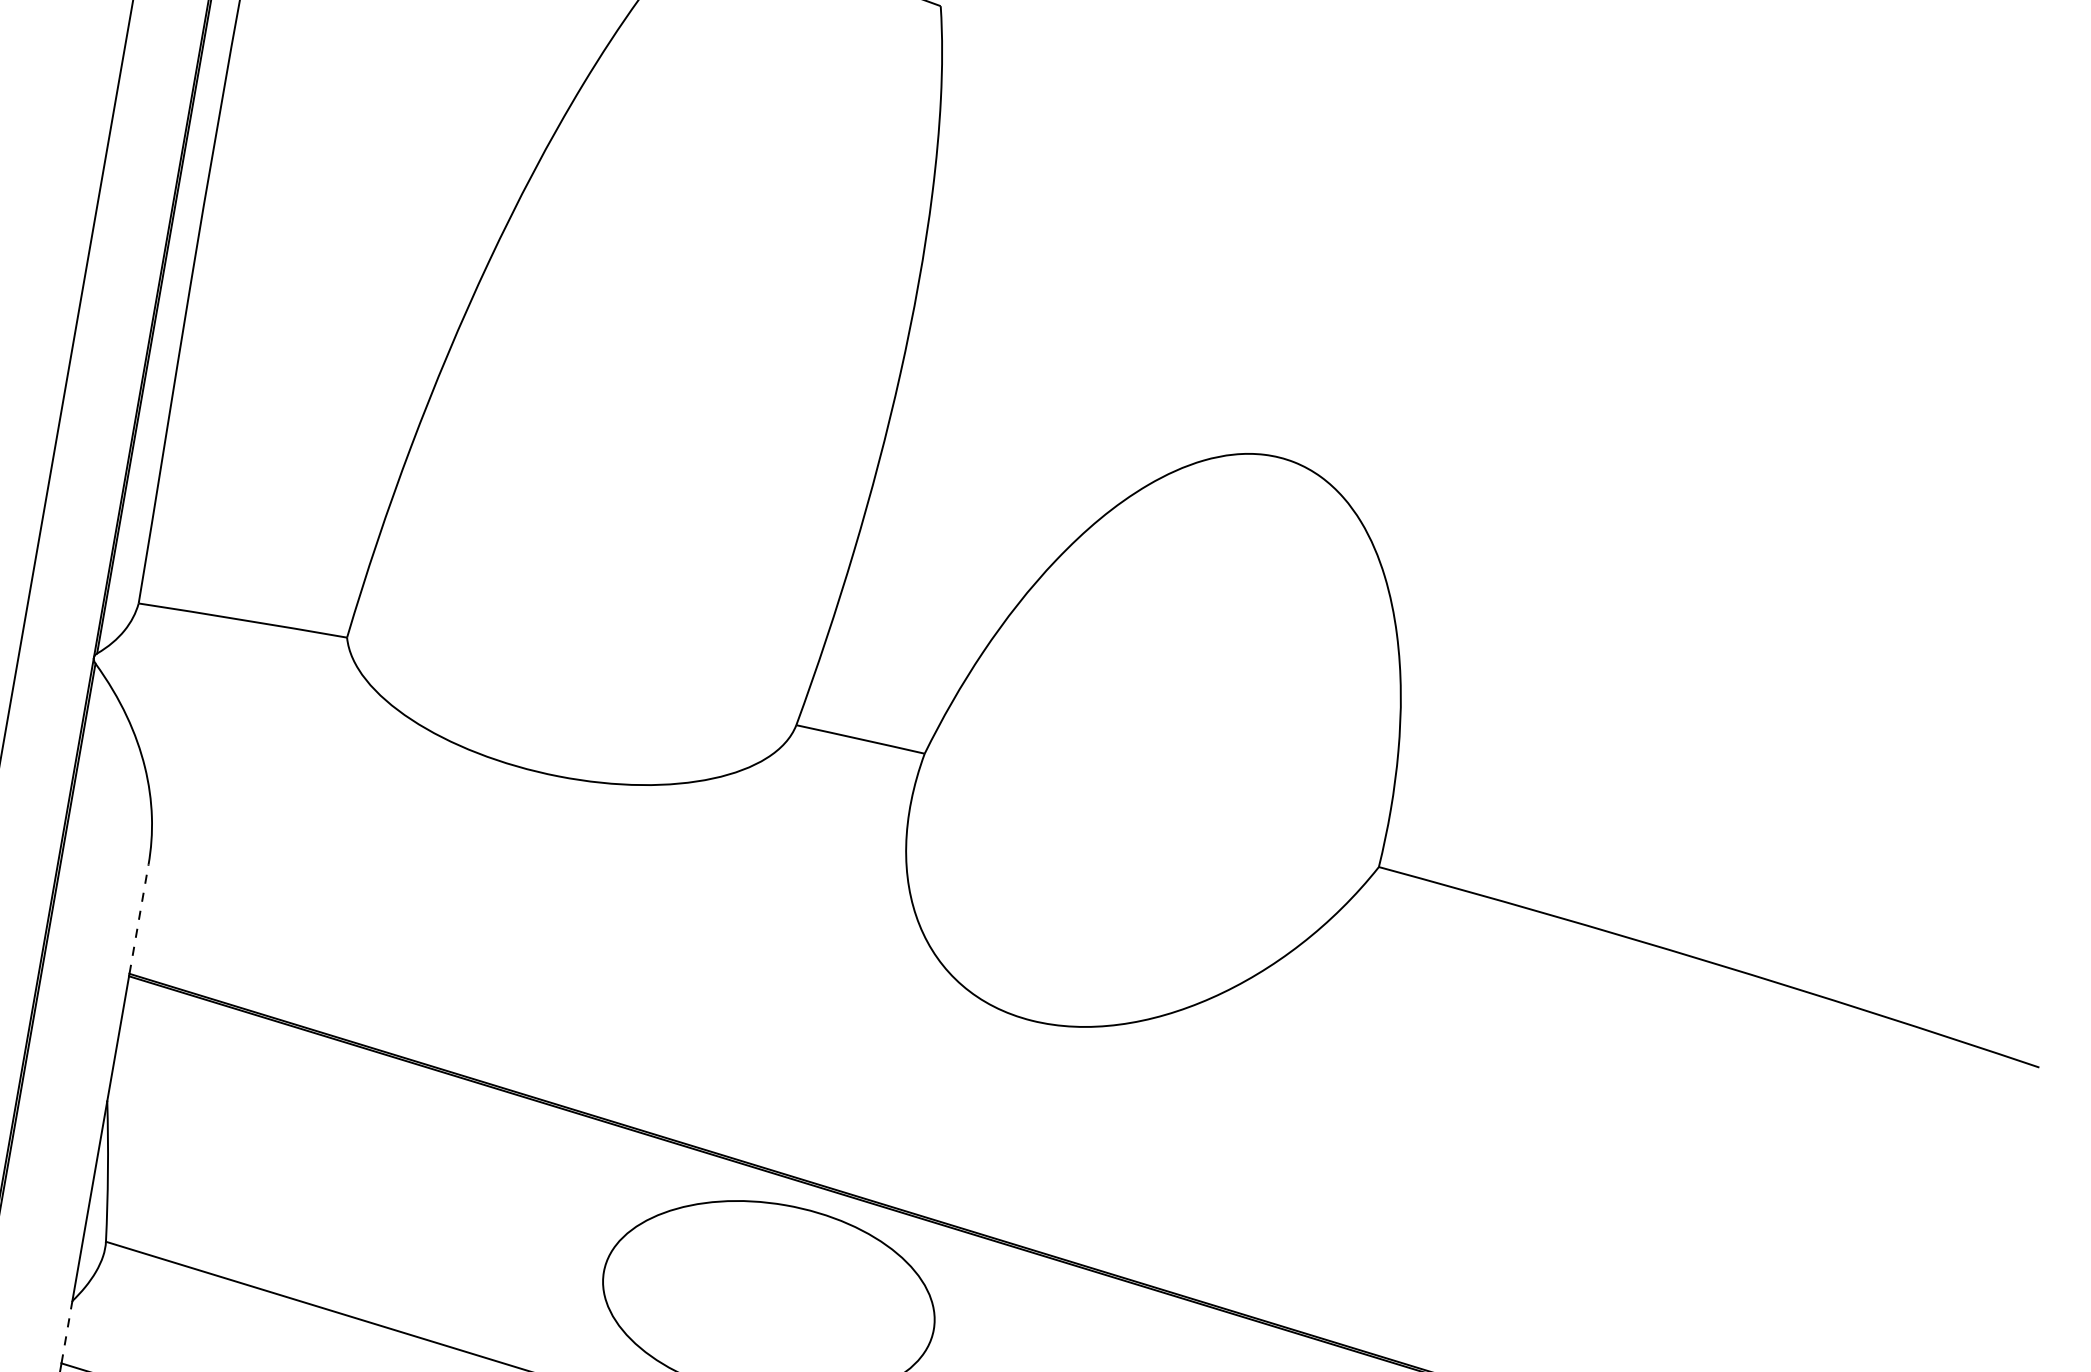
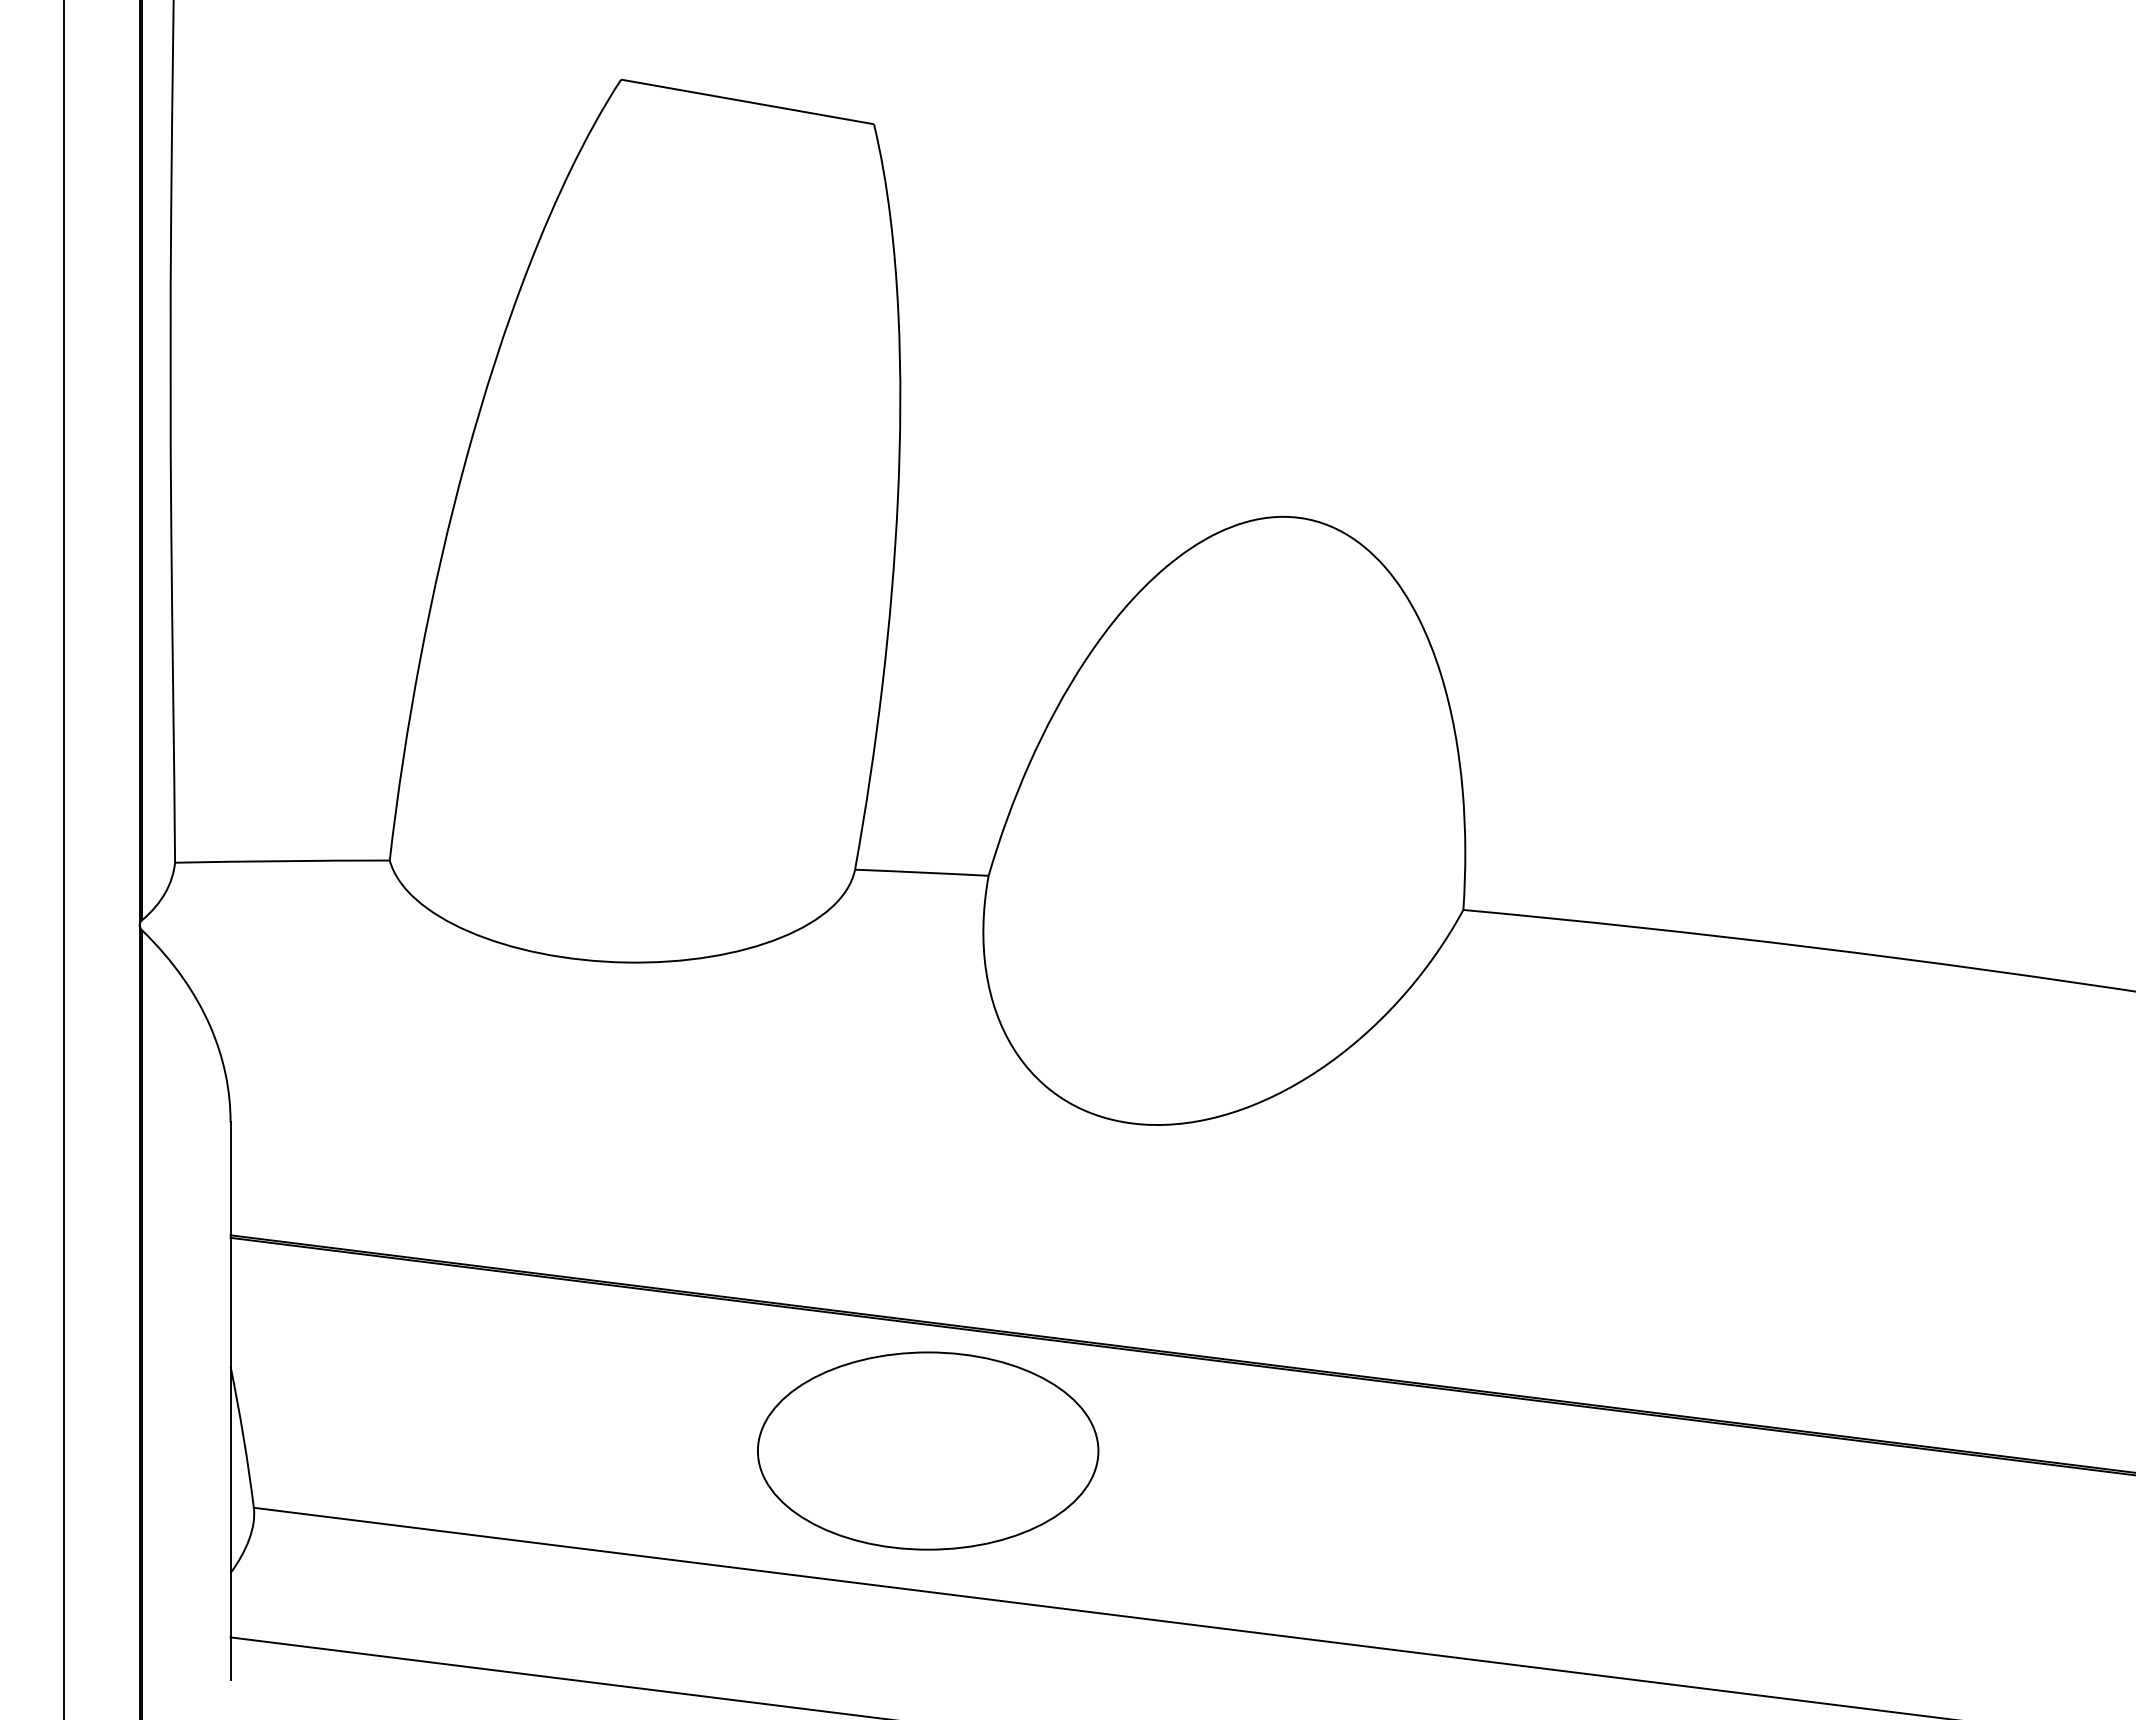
line: (139, 918) -> (230, 1178), dashed -> solid
line: (66, 1331) -> (230, 1604), dashed -> solid

